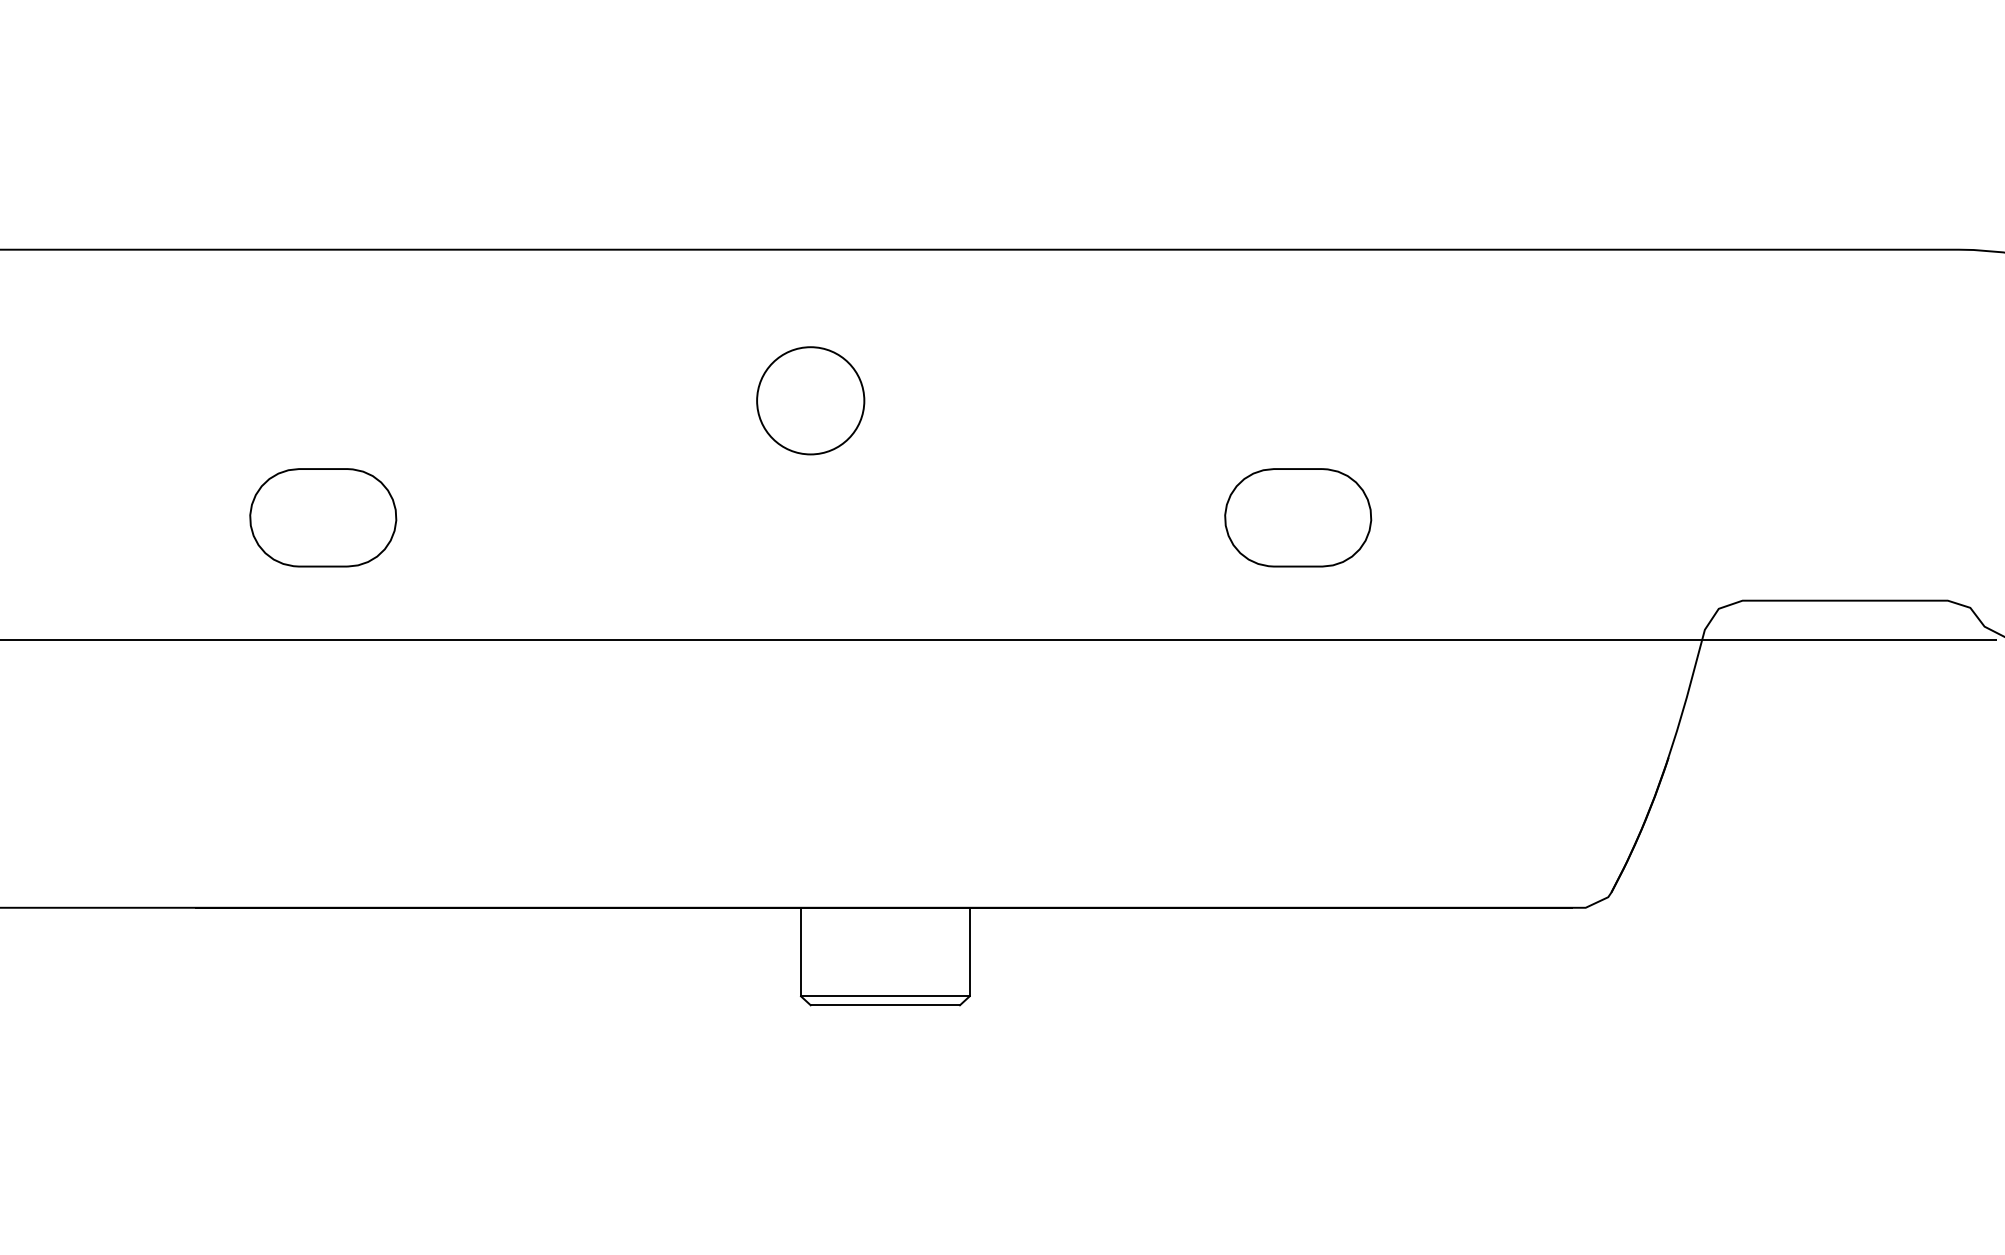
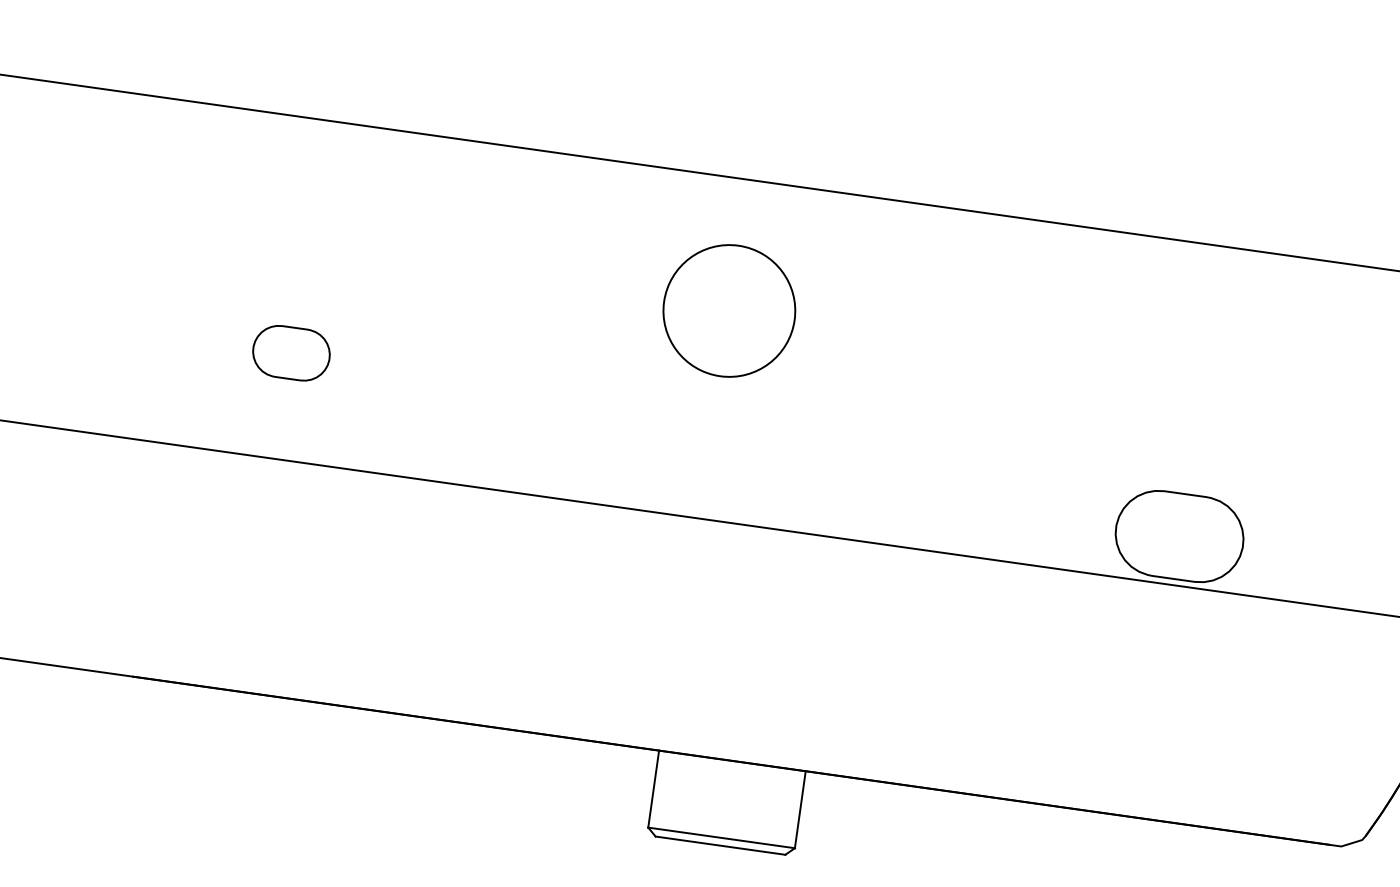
circle: (810, 400) -> (729, 310), size x1.4
part: (323, 517) -> (291, 352), size x0.6
part: (1298, 517) -> (1179, 536), moved

